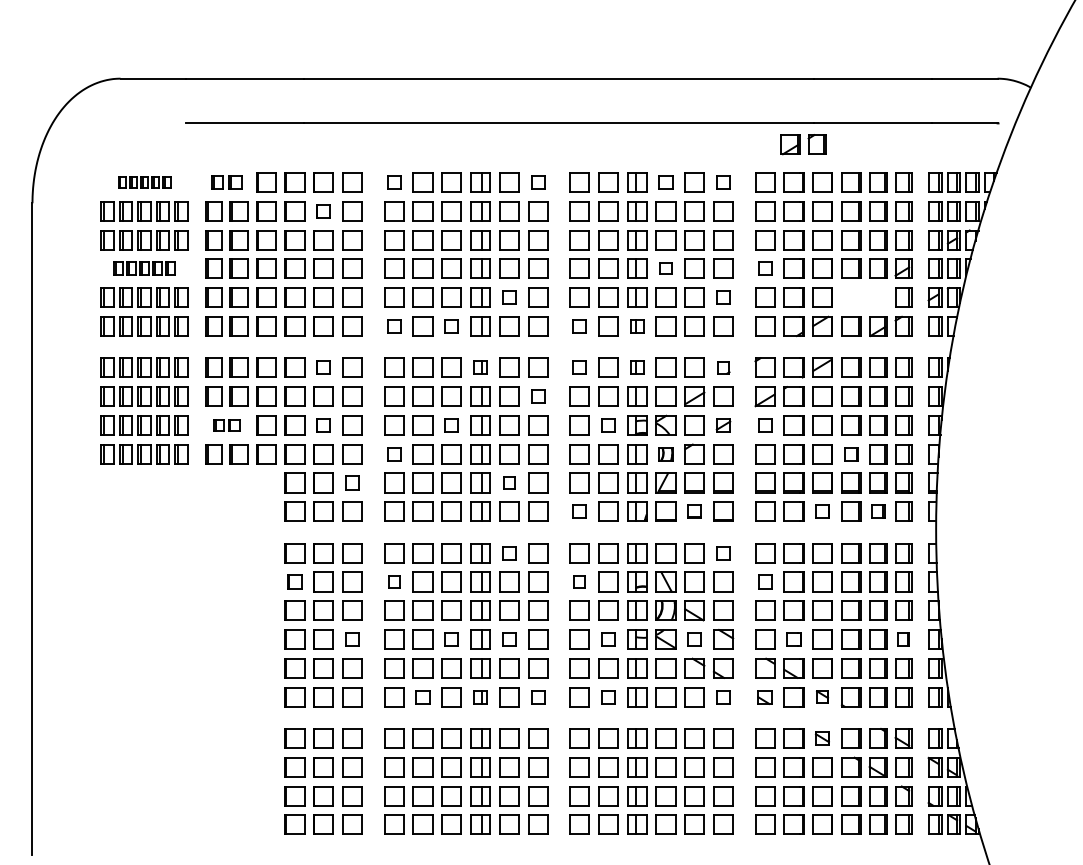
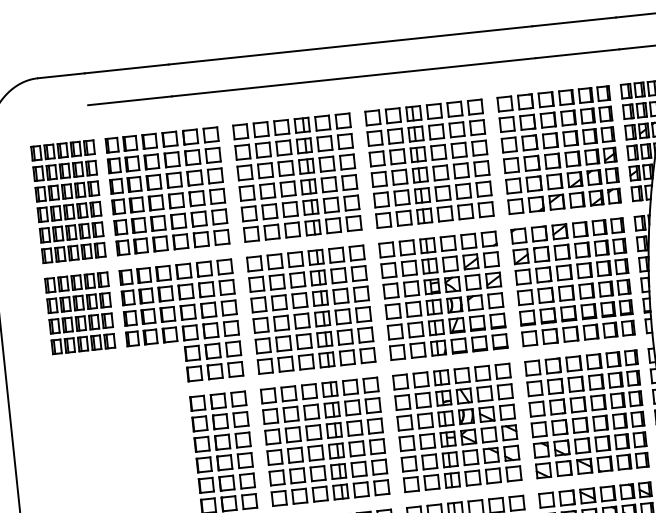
part: (803, 144) -> (584, 178), moved
part: (144, 182) -> (62, 150), size x1.67
part: (226, 182) -> (121, 144), size x1.43
part: (394, 182) -> (240, 131), size x1.43
part: (538, 182) -> (343, 120), size x1.43
part: (665, 182) -> (434, 111), size x1.43
part: (723, 182) -> (475, 107), size x1.43
part: (323, 211) -> (192, 157), size x1.43
part: (144, 268) -> (69, 211), size x1.43
part: (665, 268) -> (440, 172), size x1.67
part: (765, 268) -> (511, 165), size x1.43
part: (509, 297) -> (331, 205), size x1.43
part: (723, 297) -> (484, 189), size x1.43
part: (394, 326) -> (251, 234), size x1.43
part: (451, 326) -> (292, 230), size x1.43
part: (579, 326) -> (383, 220), size x1.43
part: (637, 326) -> (424, 216), size x1.43
part: (323, 367) -> (204, 268), size x1.43
part: (480, 367) -> (316, 257), size x1.43
part: (579, 367) -> (386, 249), size x1.43
part: (637, 367) -> (427, 245), size x1.43
part: (723, 367) -> (489, 238), size x1.67
part: (538, 396) -> (359, 273), size x1.43
part: (226, 425) -> (139, 317), size x1.67
part: (323, 425) -> (208, 310), size x1.43
part: (451, 425) -> (299, 300), size x1.43
part: (608, 425) -> (411, 288), size x1.43
part: (723, 425) -> (493, 280), size x1.43
part: (765, 425) -> (523, 277), size x1.43
part: (394, 454) -> (261, 325), size x1.43
part: (665, 454) -> (454, 305), size x1.43
part: (851, 454) -> (586, 291), size x1.43
part: (352, 482) -> (233, 348), size x1.43
part: (509, 482) -> (345, 336), size x1.67
part: (579, 511) -> (397, 352), size x1.43
part: (694, 511) -> (479, 343), size x1.43
part: (822, 511) -> (570, 334), size x1.43
part: (878, 511) -> (610, 329), size x1.43
part: (509, 553) -> (350, 387), size x1.43
part: (723, 553) -> (503, 371), size x1.43
part: (294, 581) -> (199, 423), size x1.43
part: (394, 581) -> (270, 416), size x1.67
part: (579, 581) -> (402, 402), size x1.67
part: (765, 581) -> (535, 388), size x1.43
part: (352, 639) -> (245, 460), size x1.43
part: (451, 639) -> (315, 453), size x1.43
part: (509, 639) -> (357, 448), size x1.43
part: (608, 639) -> (427, 441), size x1.43
part: (694, 639) -> (488, 434), size x1.43
part: (793, 639) -> (559, 427), size x1.43
part: (903, 639) -> (637, 419), size x1.43
part: (822, 696) -> (584, 465), size x1.67
part: (422, 697) -> (299, 496), size x1.43
part: (480, 697) -> (340, 492), size x1.43
part: (538, 697) -> (382, 487), size x1.43
part: (608, 697) -> (432, 482), size x1.43
part: (723, 697) -> (513, 474), size x1.43
part: (764, 697) -> (543, 471), size x1.43
part: (822, 738) -> (587, 495), size x1.43

